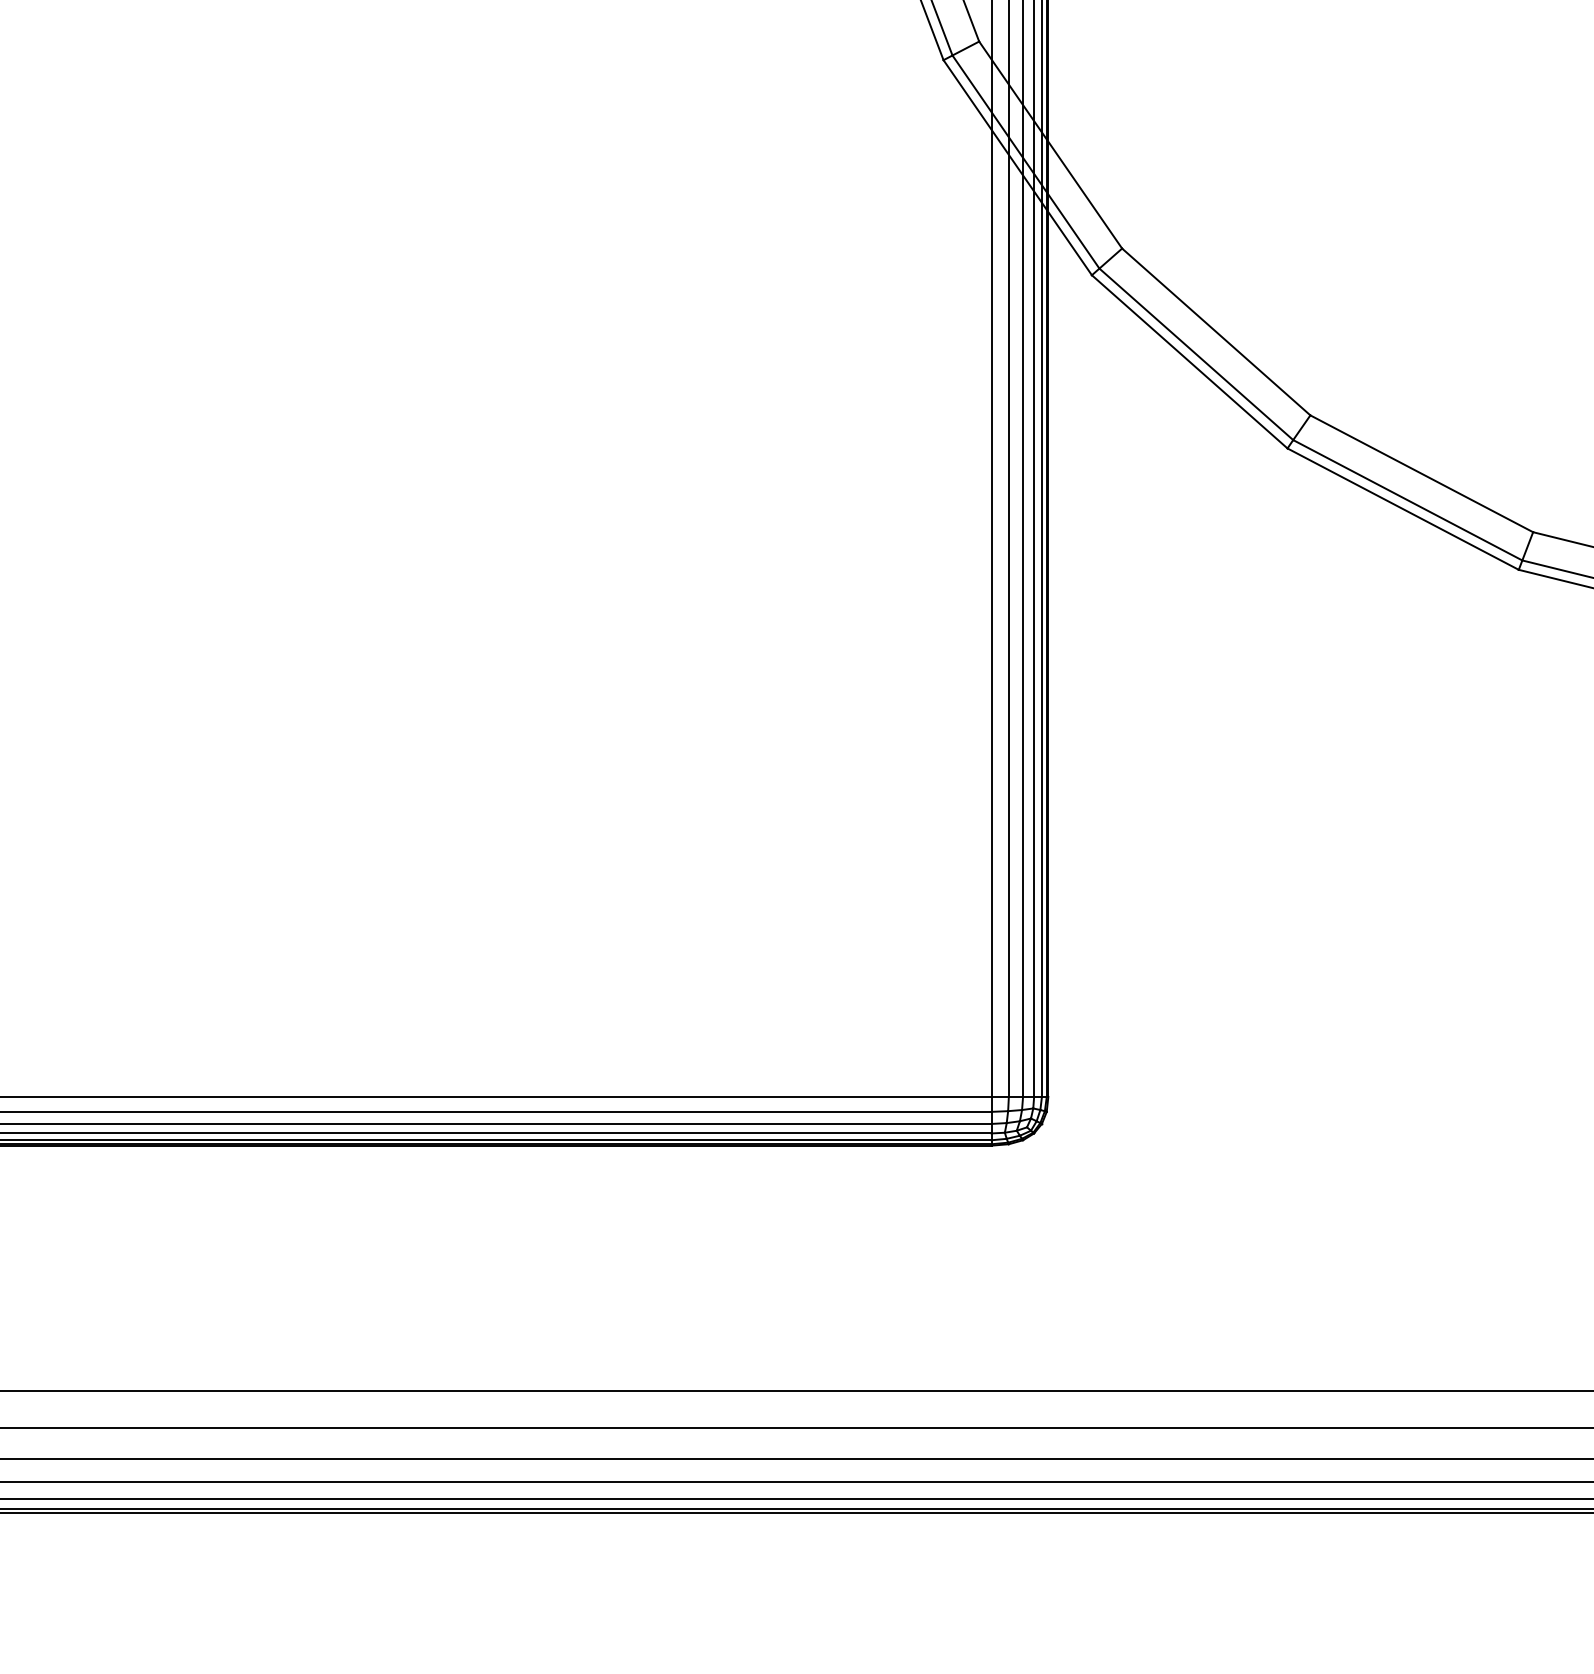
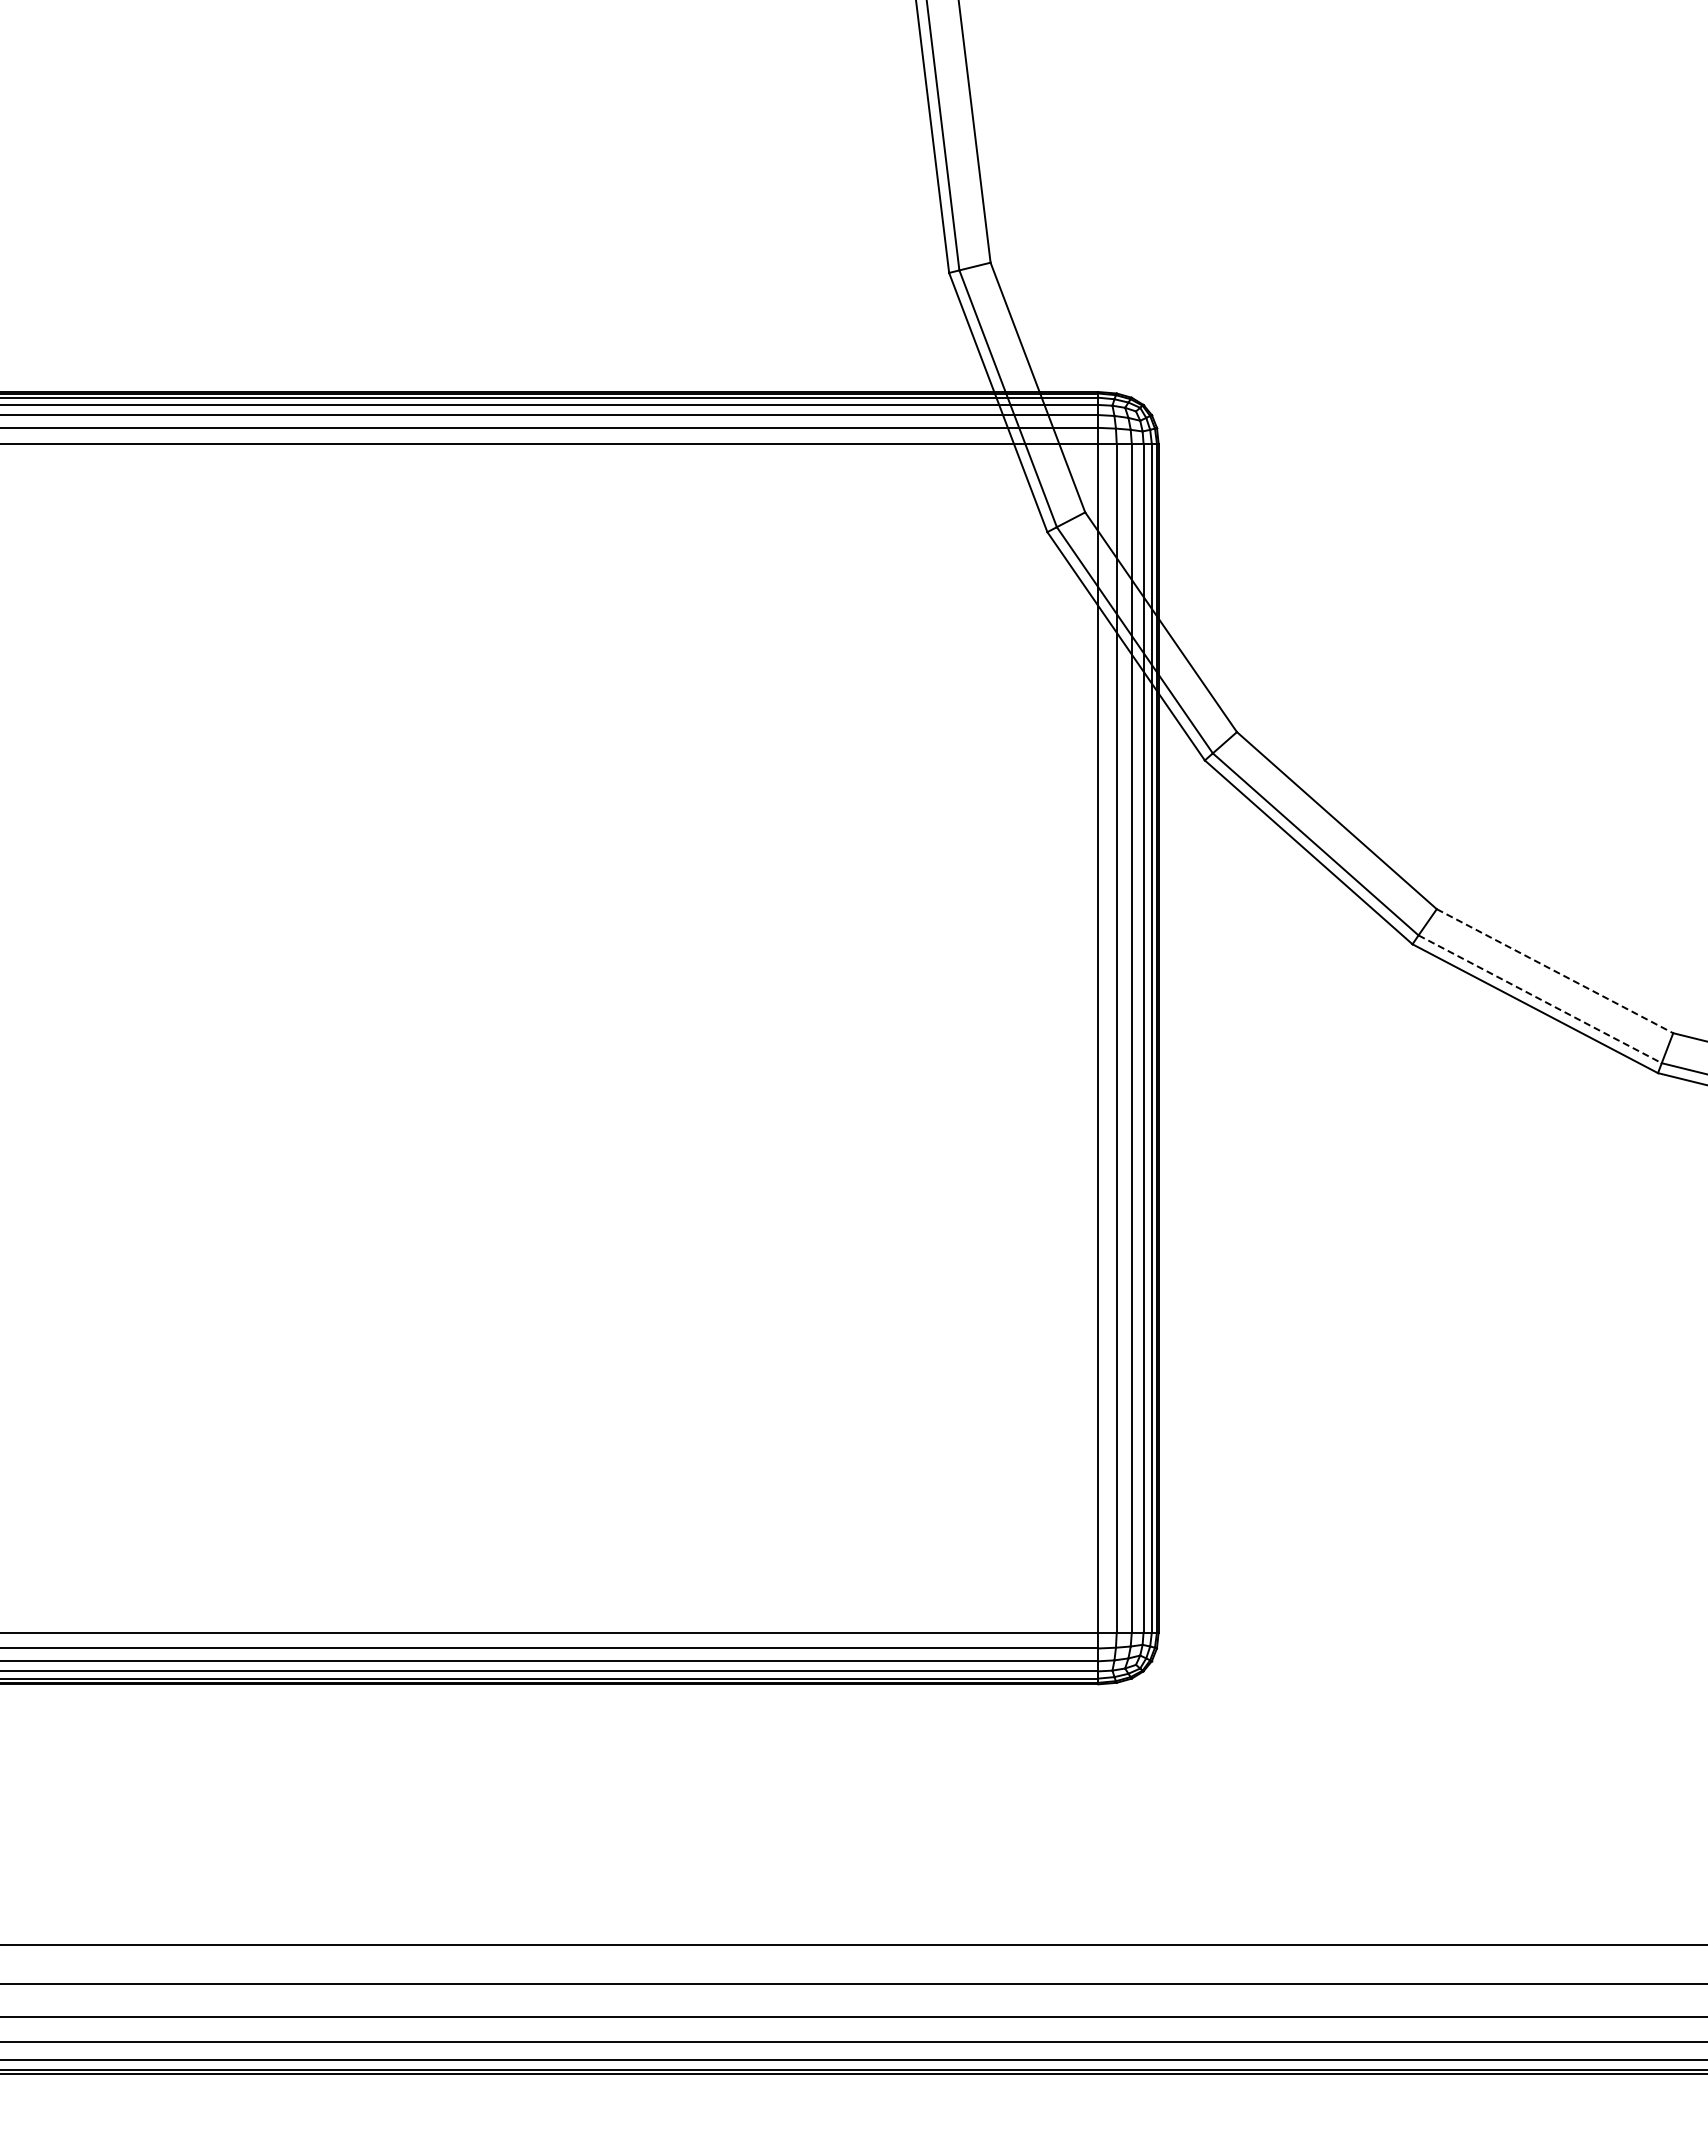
line: (1422, 474) -> (1555, 971), solid -> dashed
line: (1408, 500) -> (1540, 999), solid -> dashed

